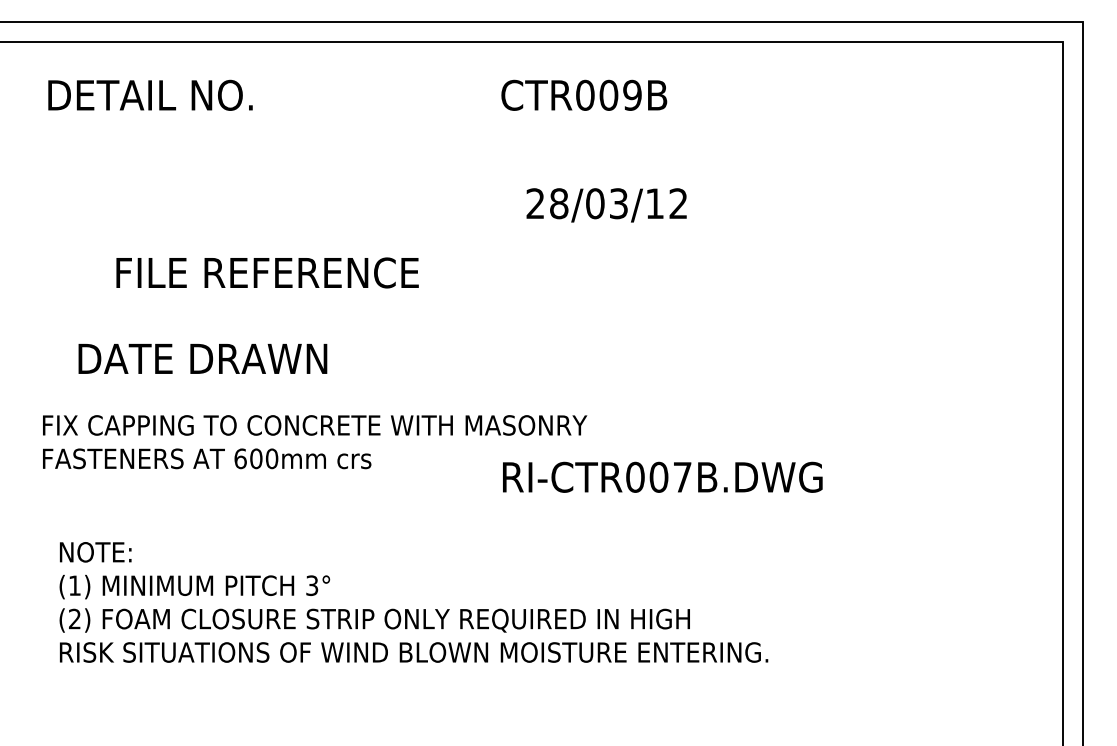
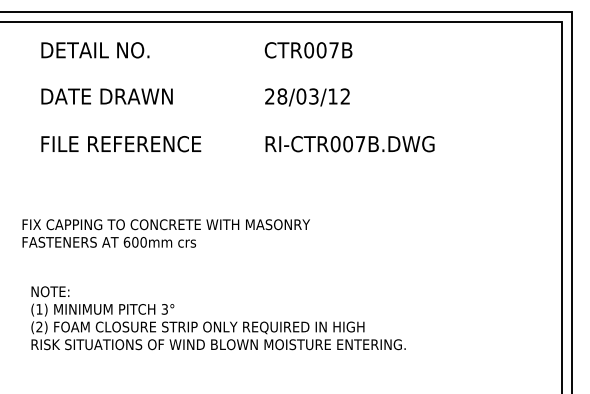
text: (150, 95) -> (95, 50), moved
text: (631, 95) -> (333, 50), CTR009B -> CTR007B
text: (606, 205) -> (307, 97), moved
text: (268, 273) -> (121, 144), moved
text: (201, 358) -> (106, 96), moved
text: (661, 478) -> (349, 144), moved

